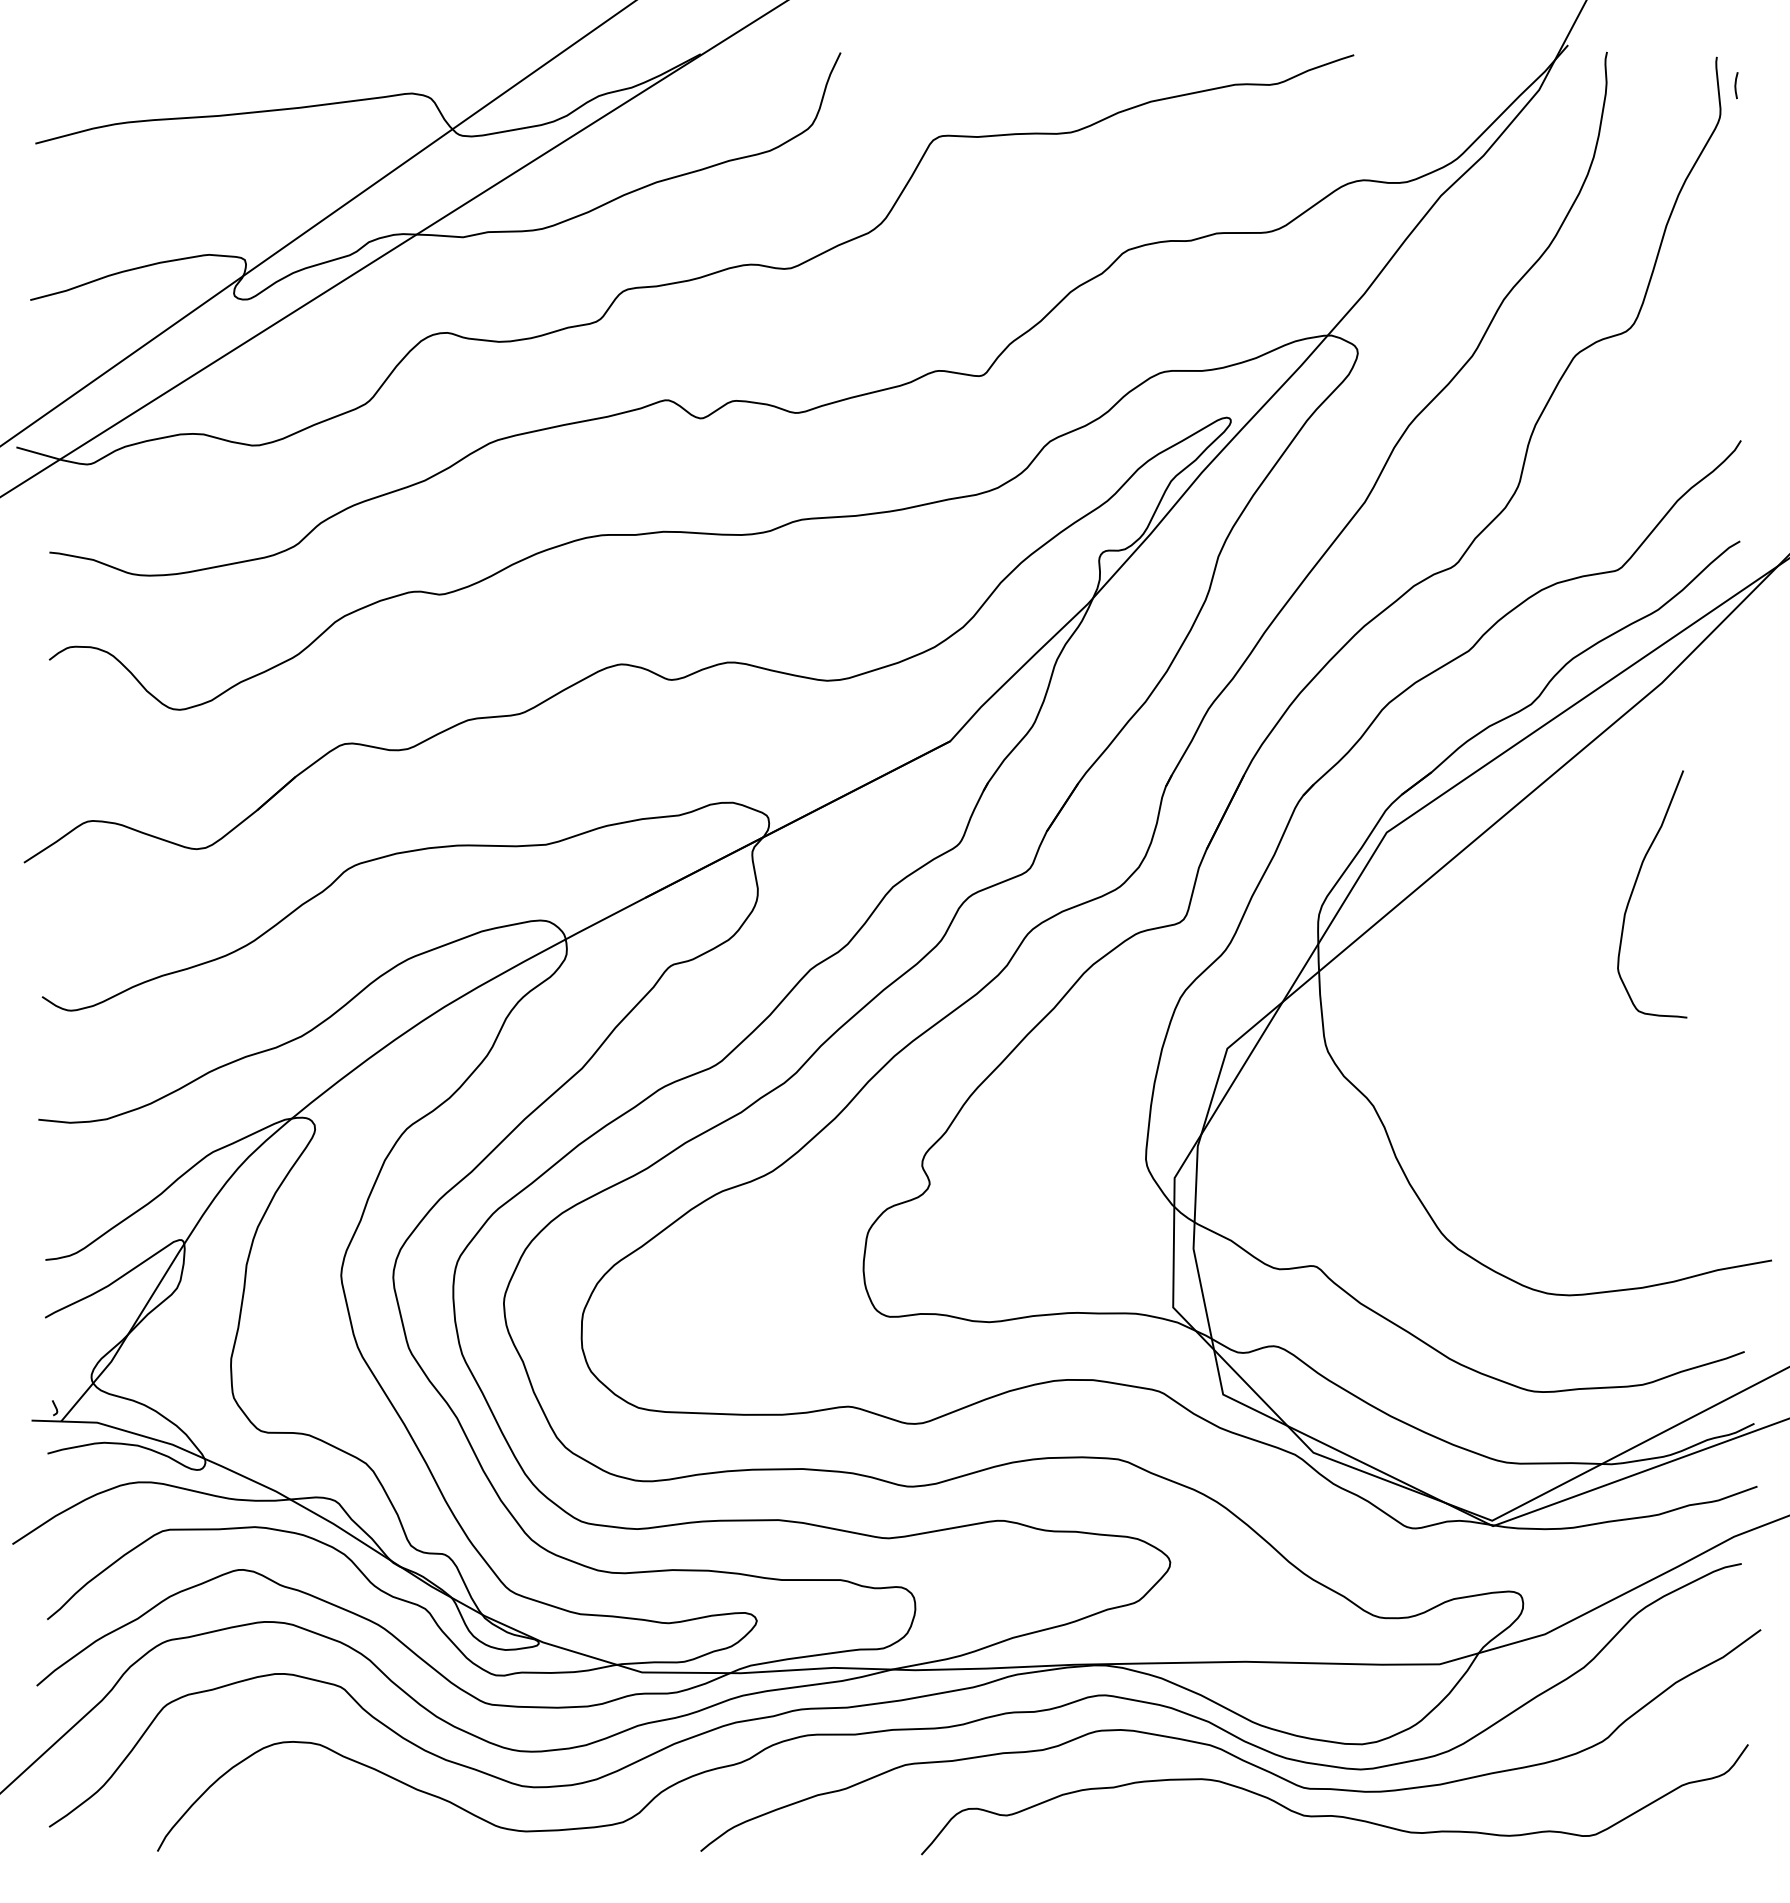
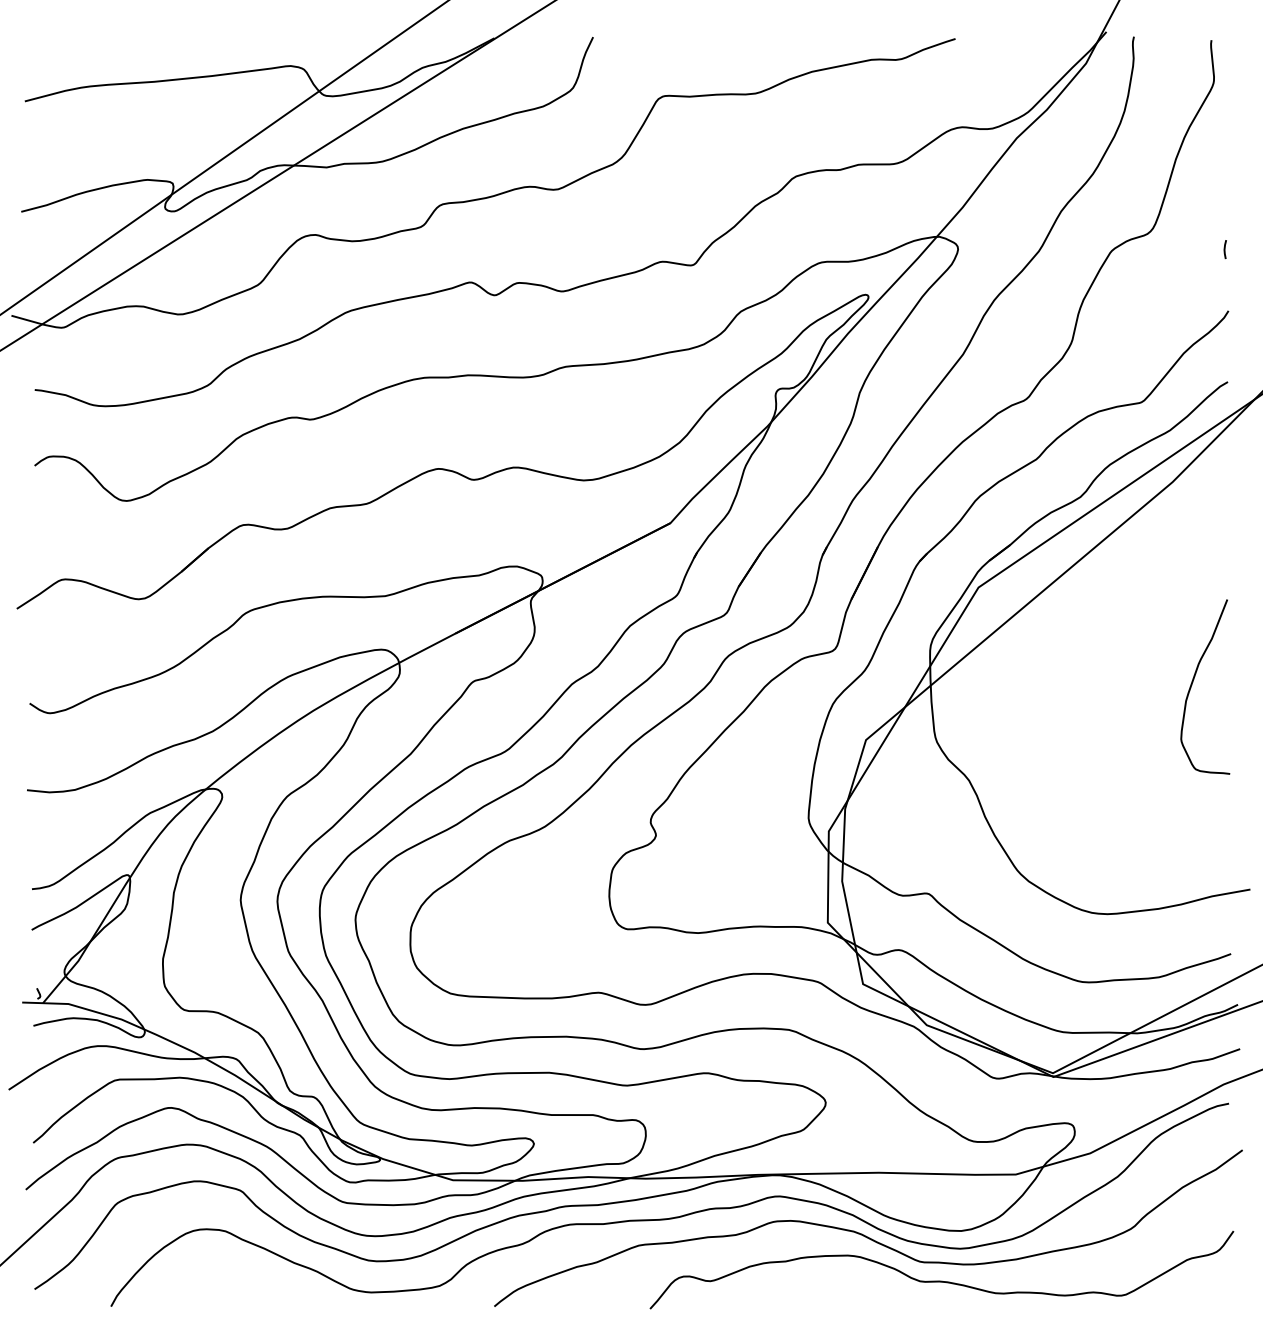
line: (1736, 85) -> (1225, 249), moved
curve: (1634, 889) -> (1192, 683), moved

